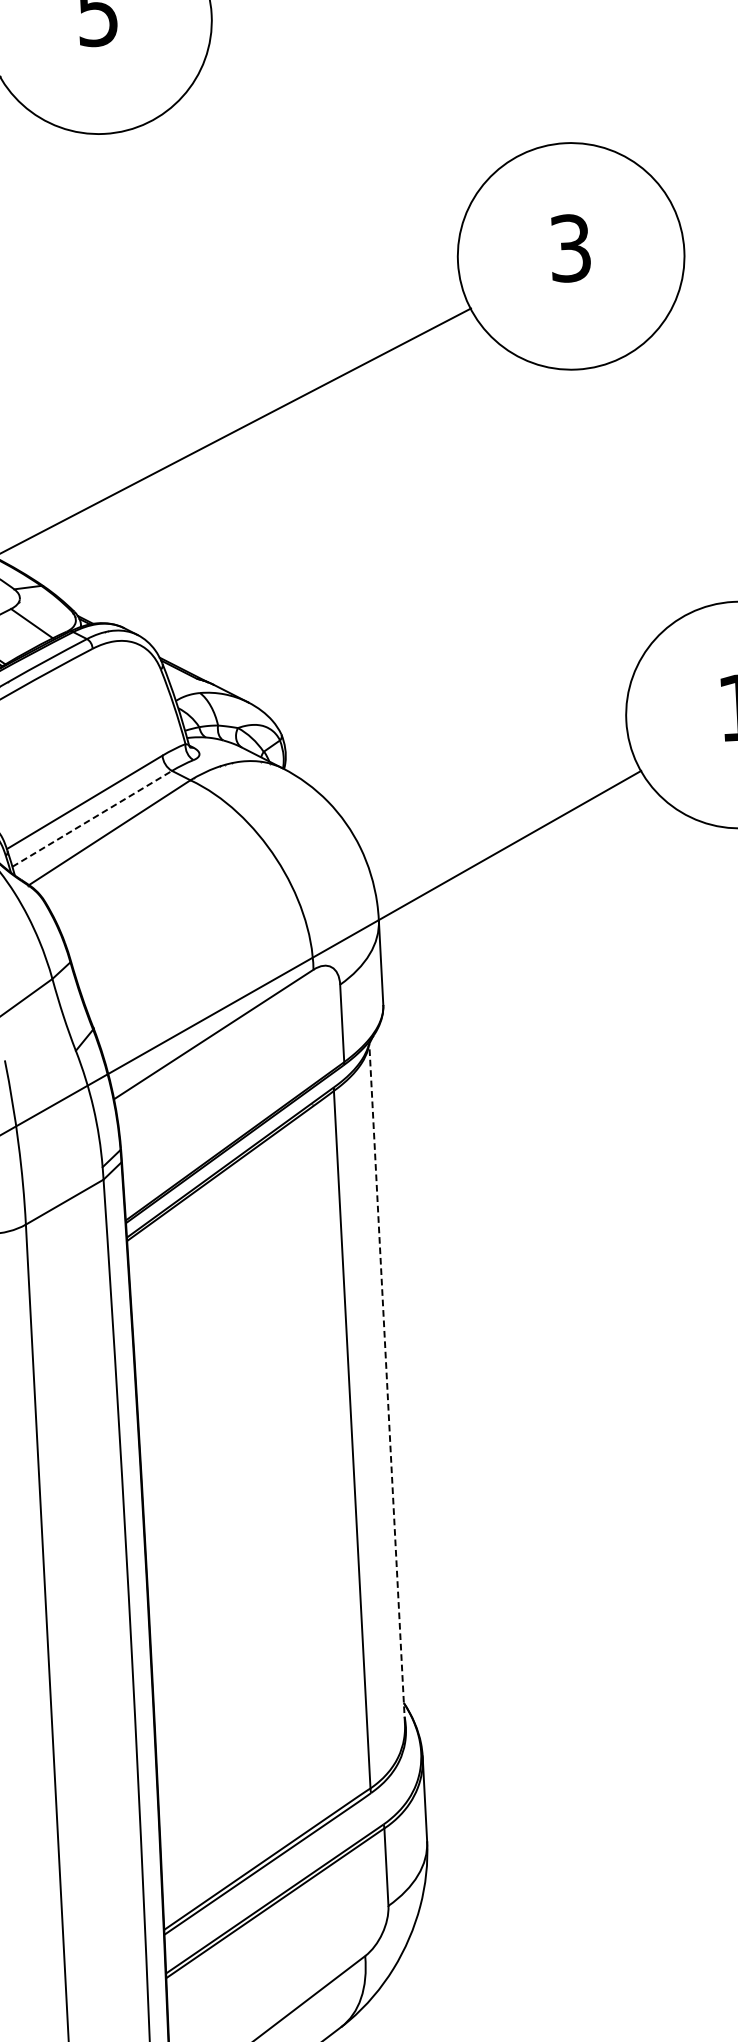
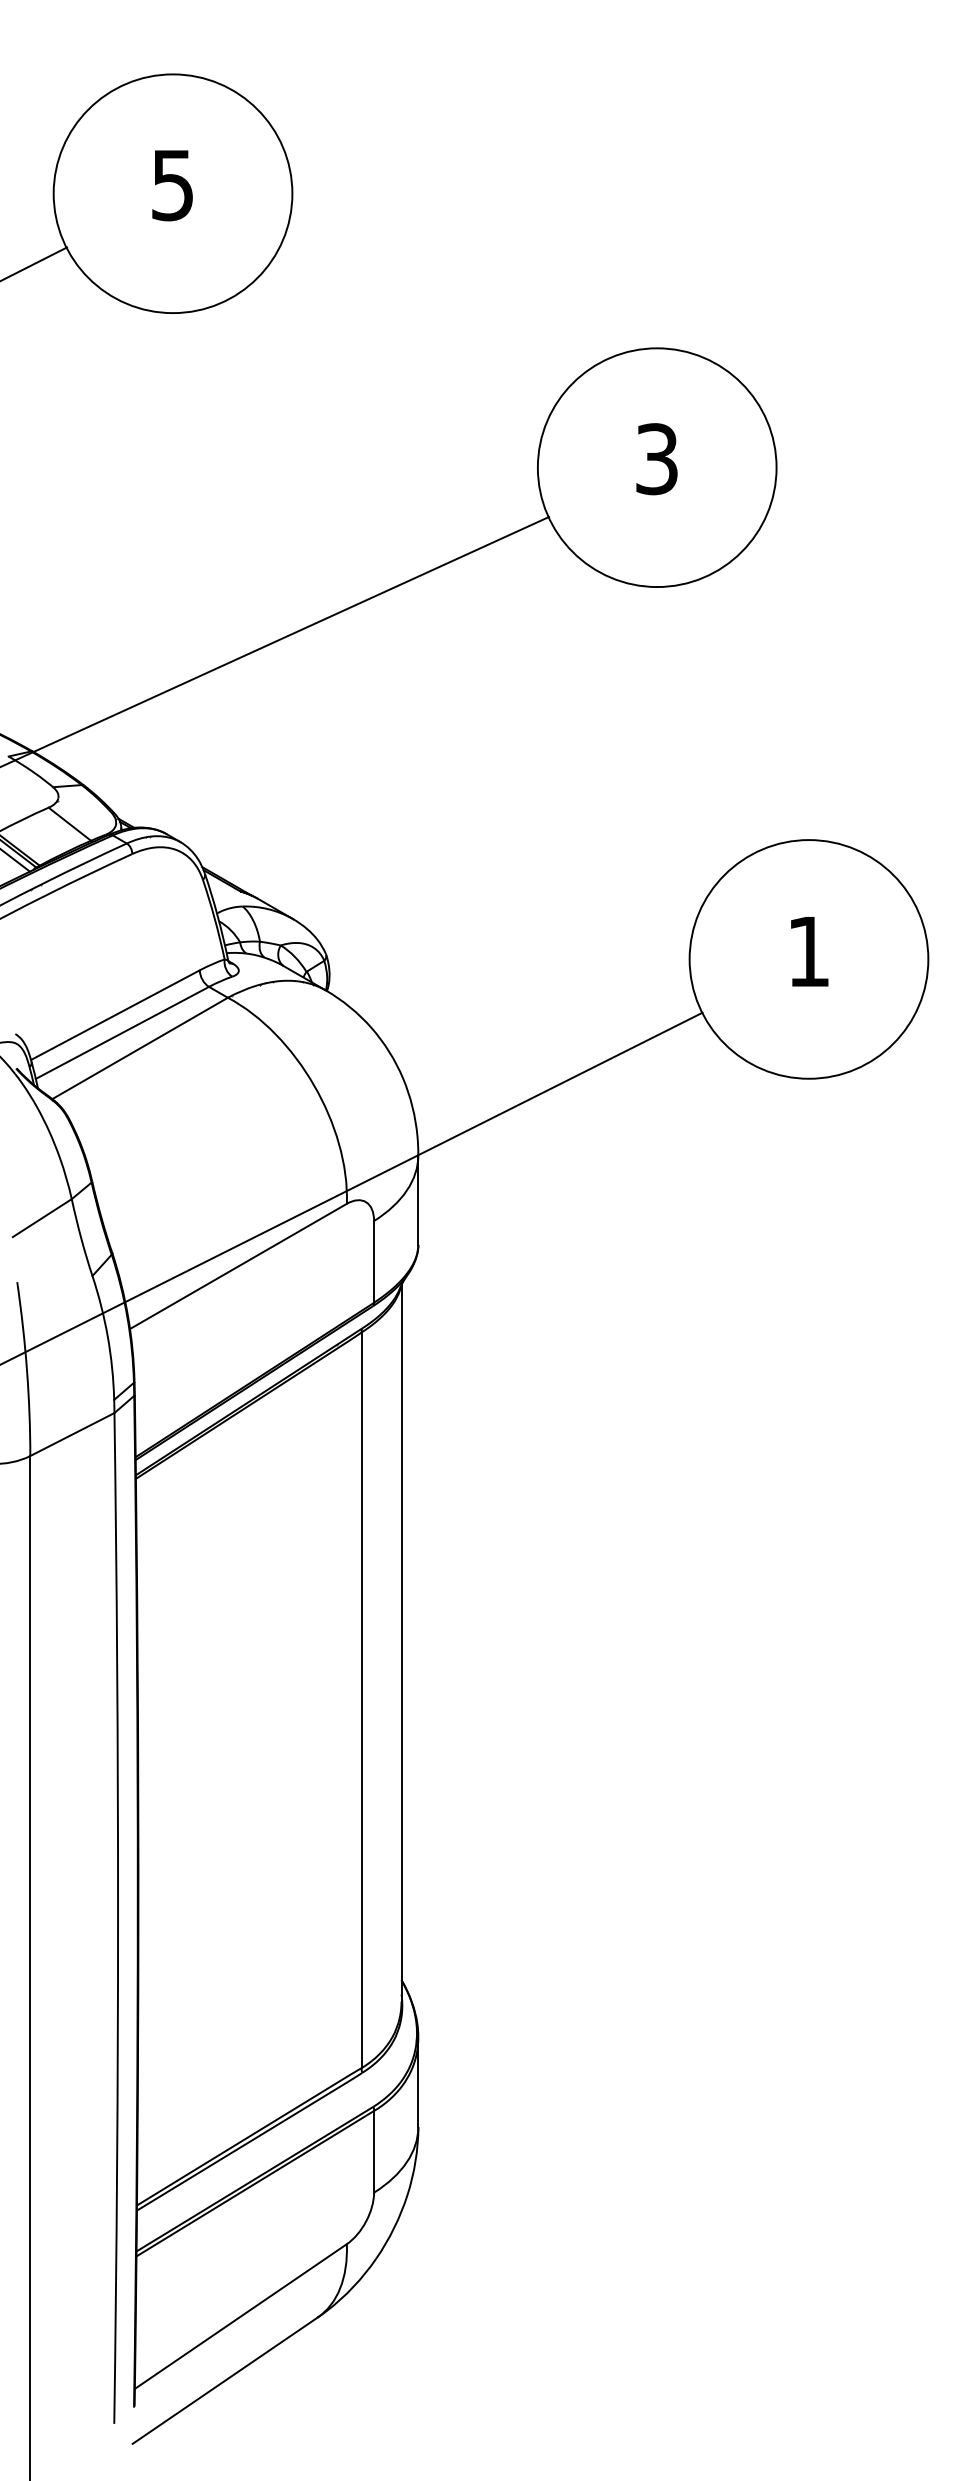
line: (92, 818) -> (122, 1032), dashed -> solid
line: (387, 1382) -> (401, 1642), dashed -> solid

